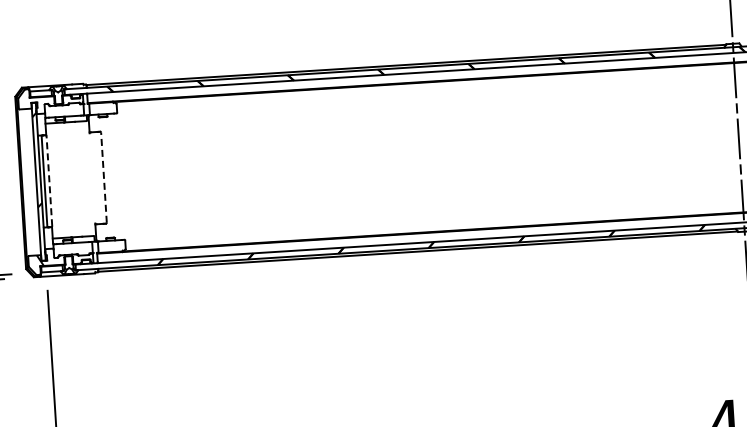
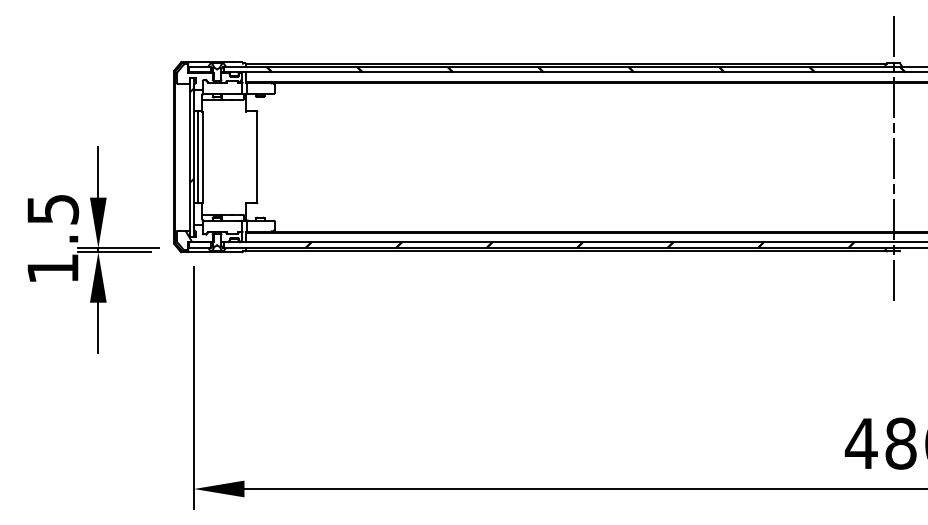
line: (103, 176) -> (257, 156), dashed -> solid
line: (49, 180) -> (202, 156), dashed -> solid

